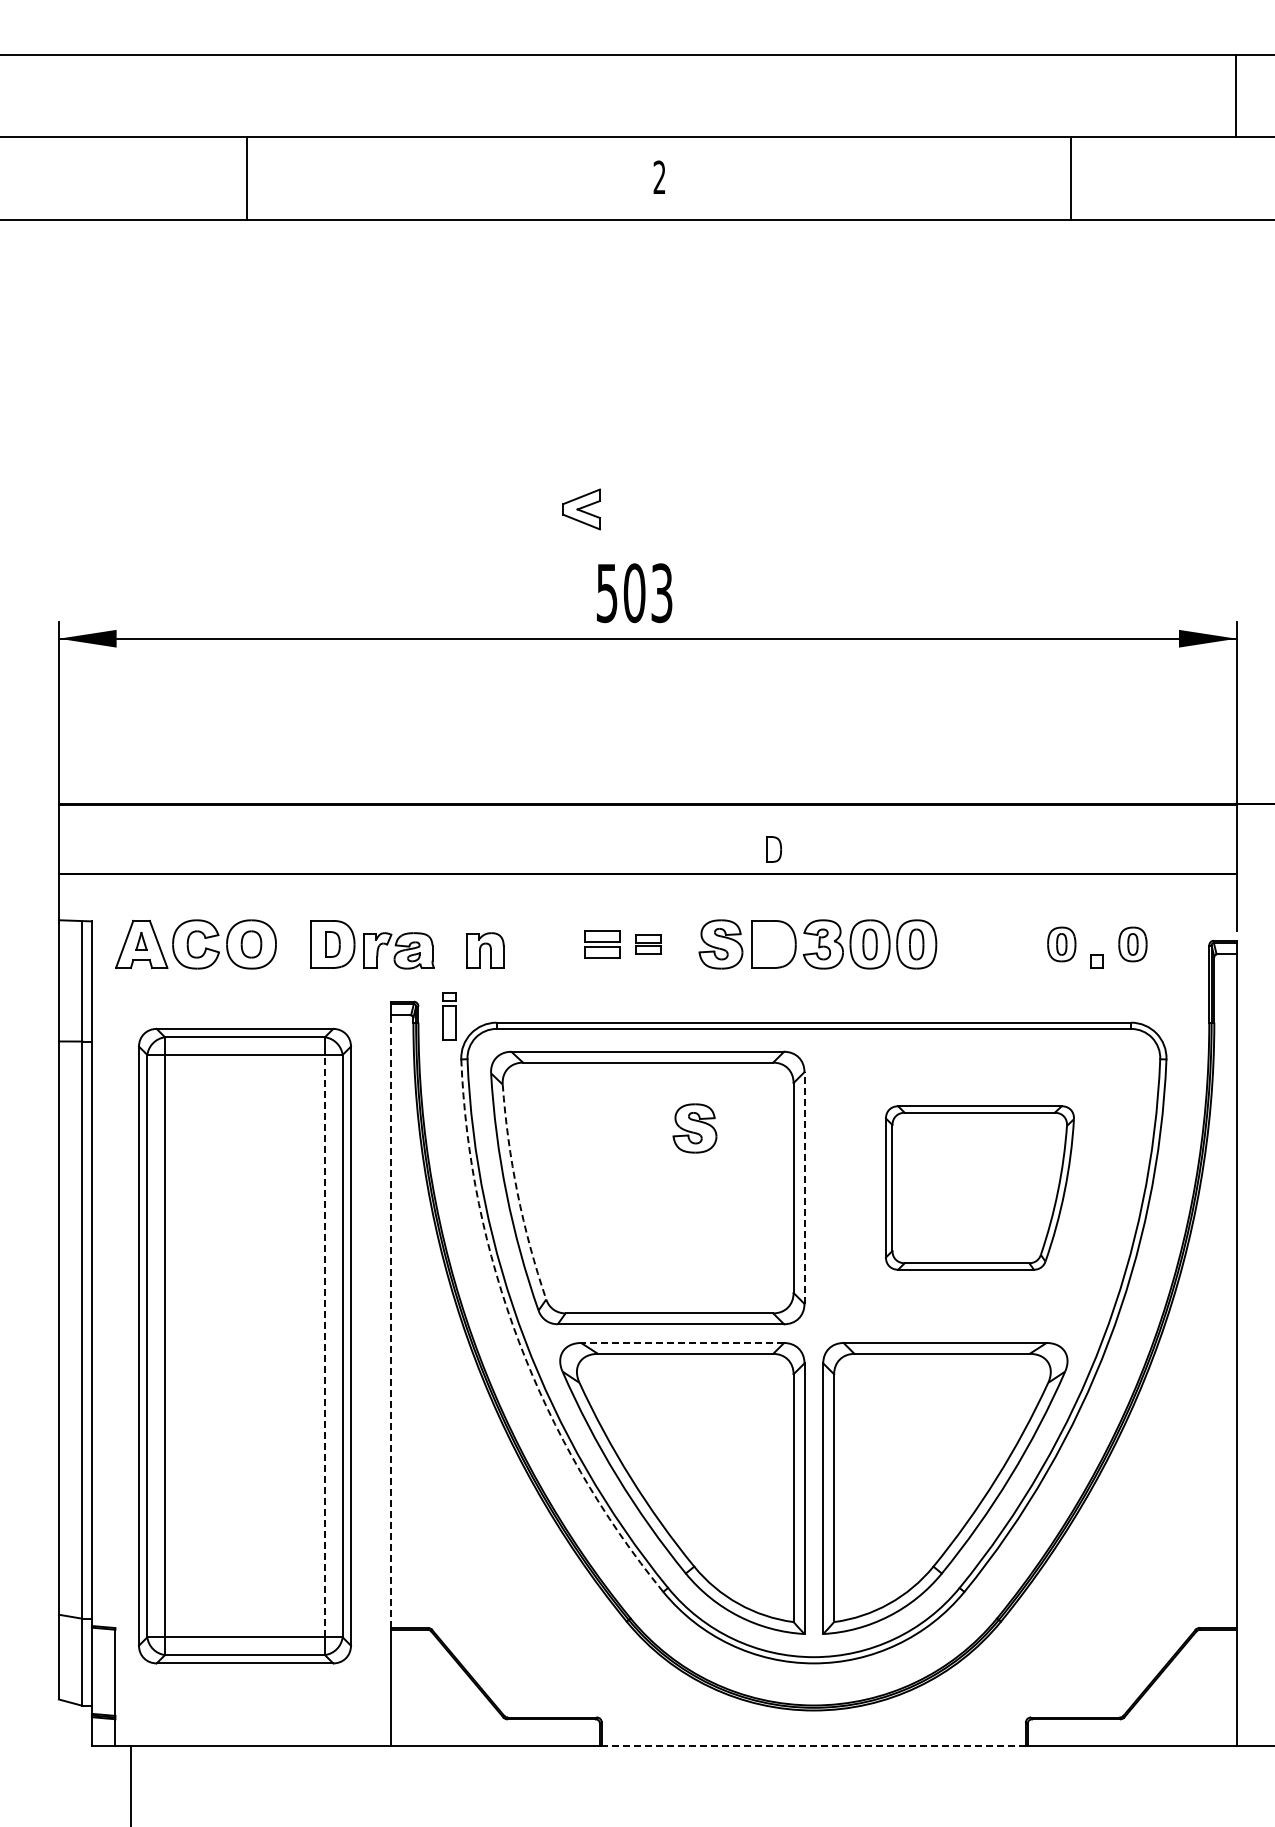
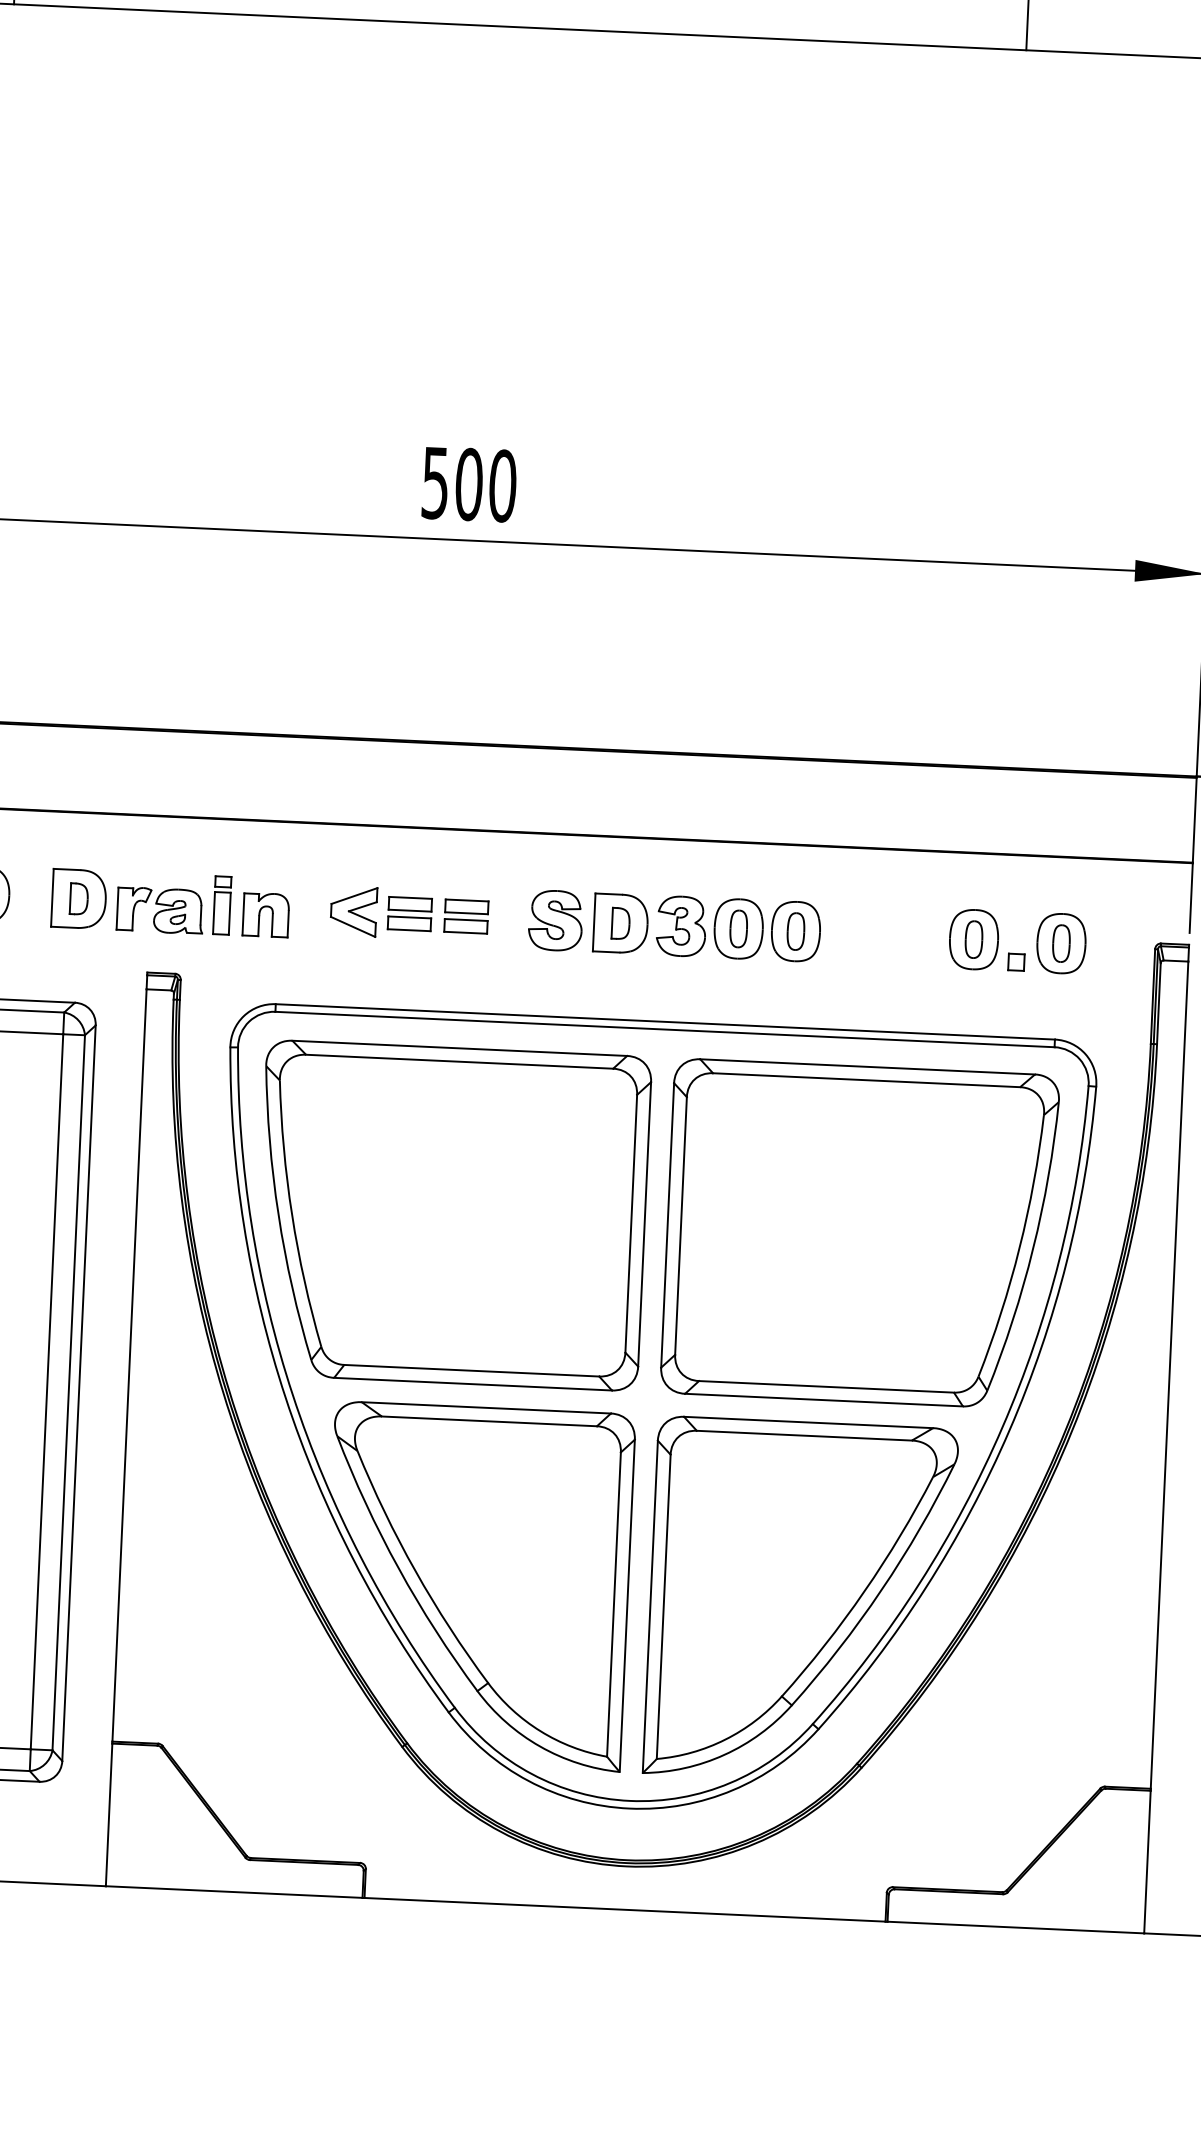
part: (581, 509) -> (353, 911), moved
text: (661, 593) -> (502, 486), 503 -> 500
part: (773, 849) -> (620, 923), moved
part: (648, 944) -> (466, 916), size x1.43
part: (1061, 944) -> (973, 939), size x1.43
part: (1132, 944) -> (1060, 943), size x1.43
part: (449, 1016) -> (222, 905), moved
part: (694, 1128) -> (512, 1145), removed
part: (979, 1187) -> (859, 1233), size x1.67
line: (804, 1188) -> (644, 1224), dashed -> solid
arc: (517, 1193) -> (291, 1215), dashed -> solid
line: (391, 1321) -> (130, 1365), dashed -> solid
arc: (519, 1342) -> (286, 1398), dashed -> solid
line: (682, 1343) -> (486, 1408), dashed -> solid
line: (324, 1345) -> (46, 1390), dashed -> solid
line: (813, 1745) -> (624, 1909), dashed -> solid

